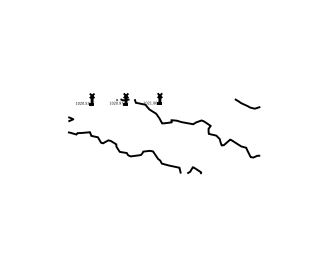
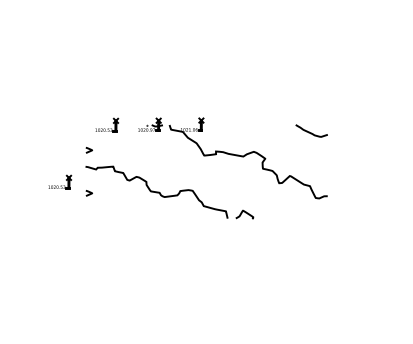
part: (48, 144) -> (60, 181), added
curve: (70, 152) -> (88, 192), added

